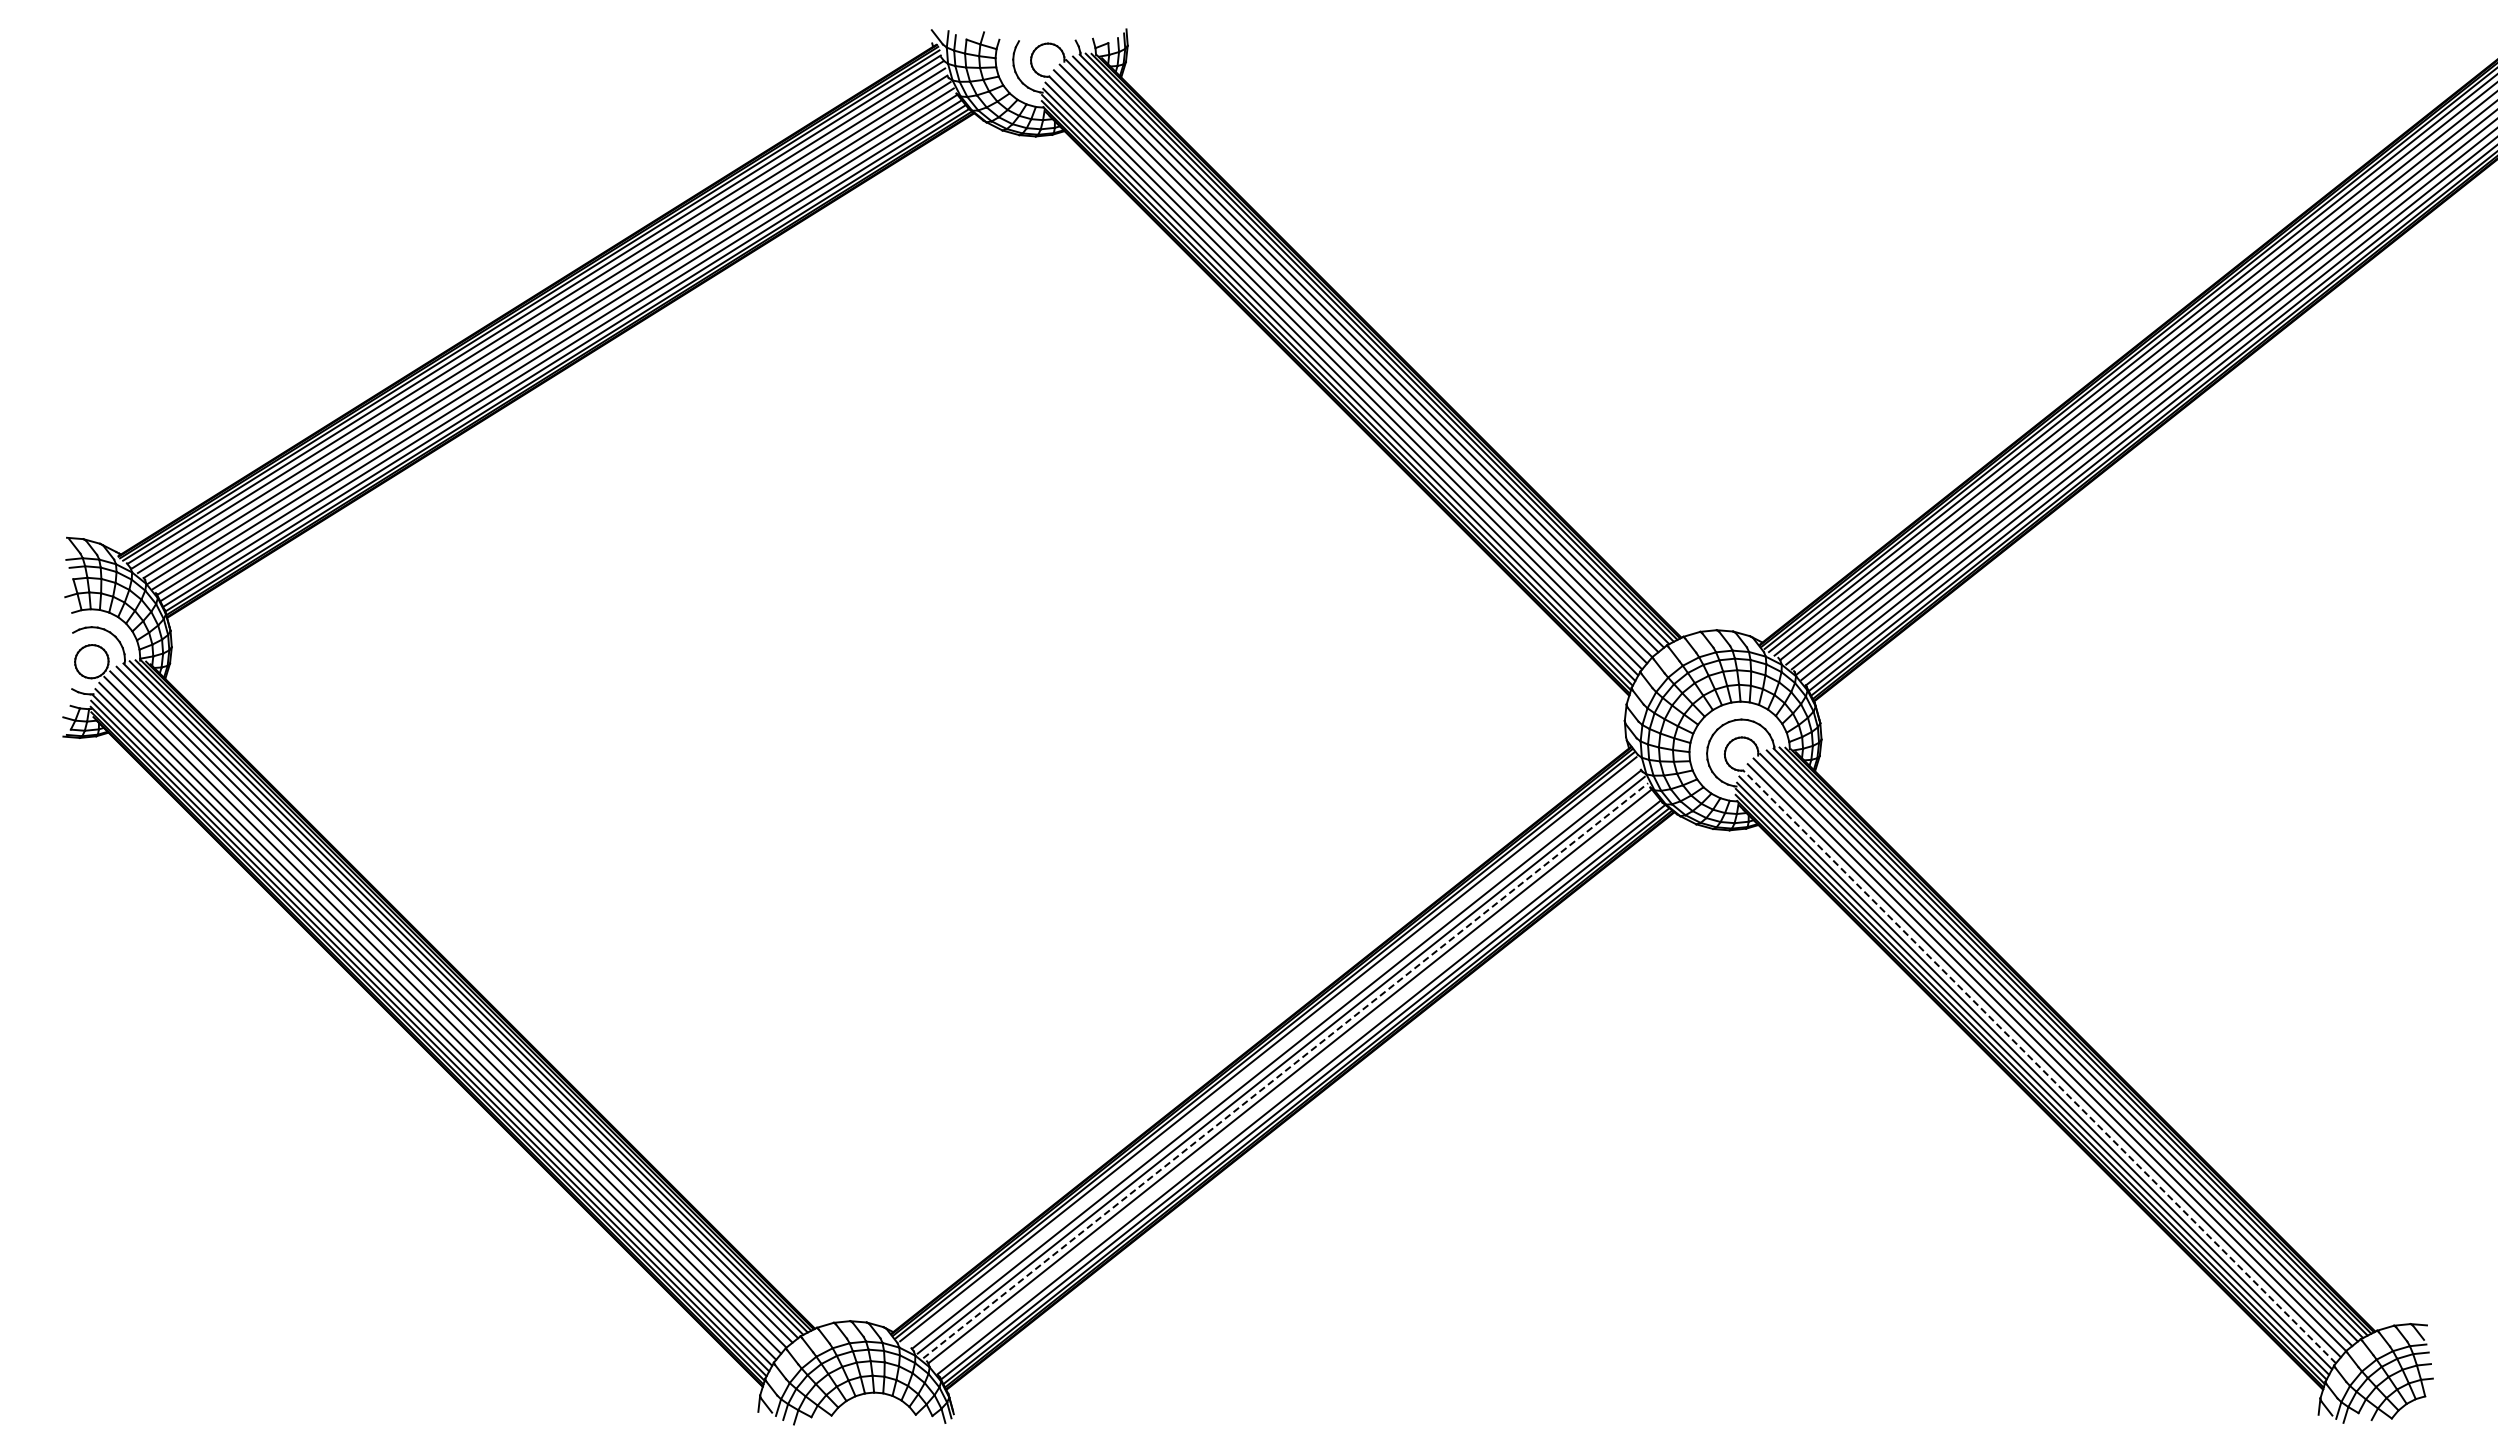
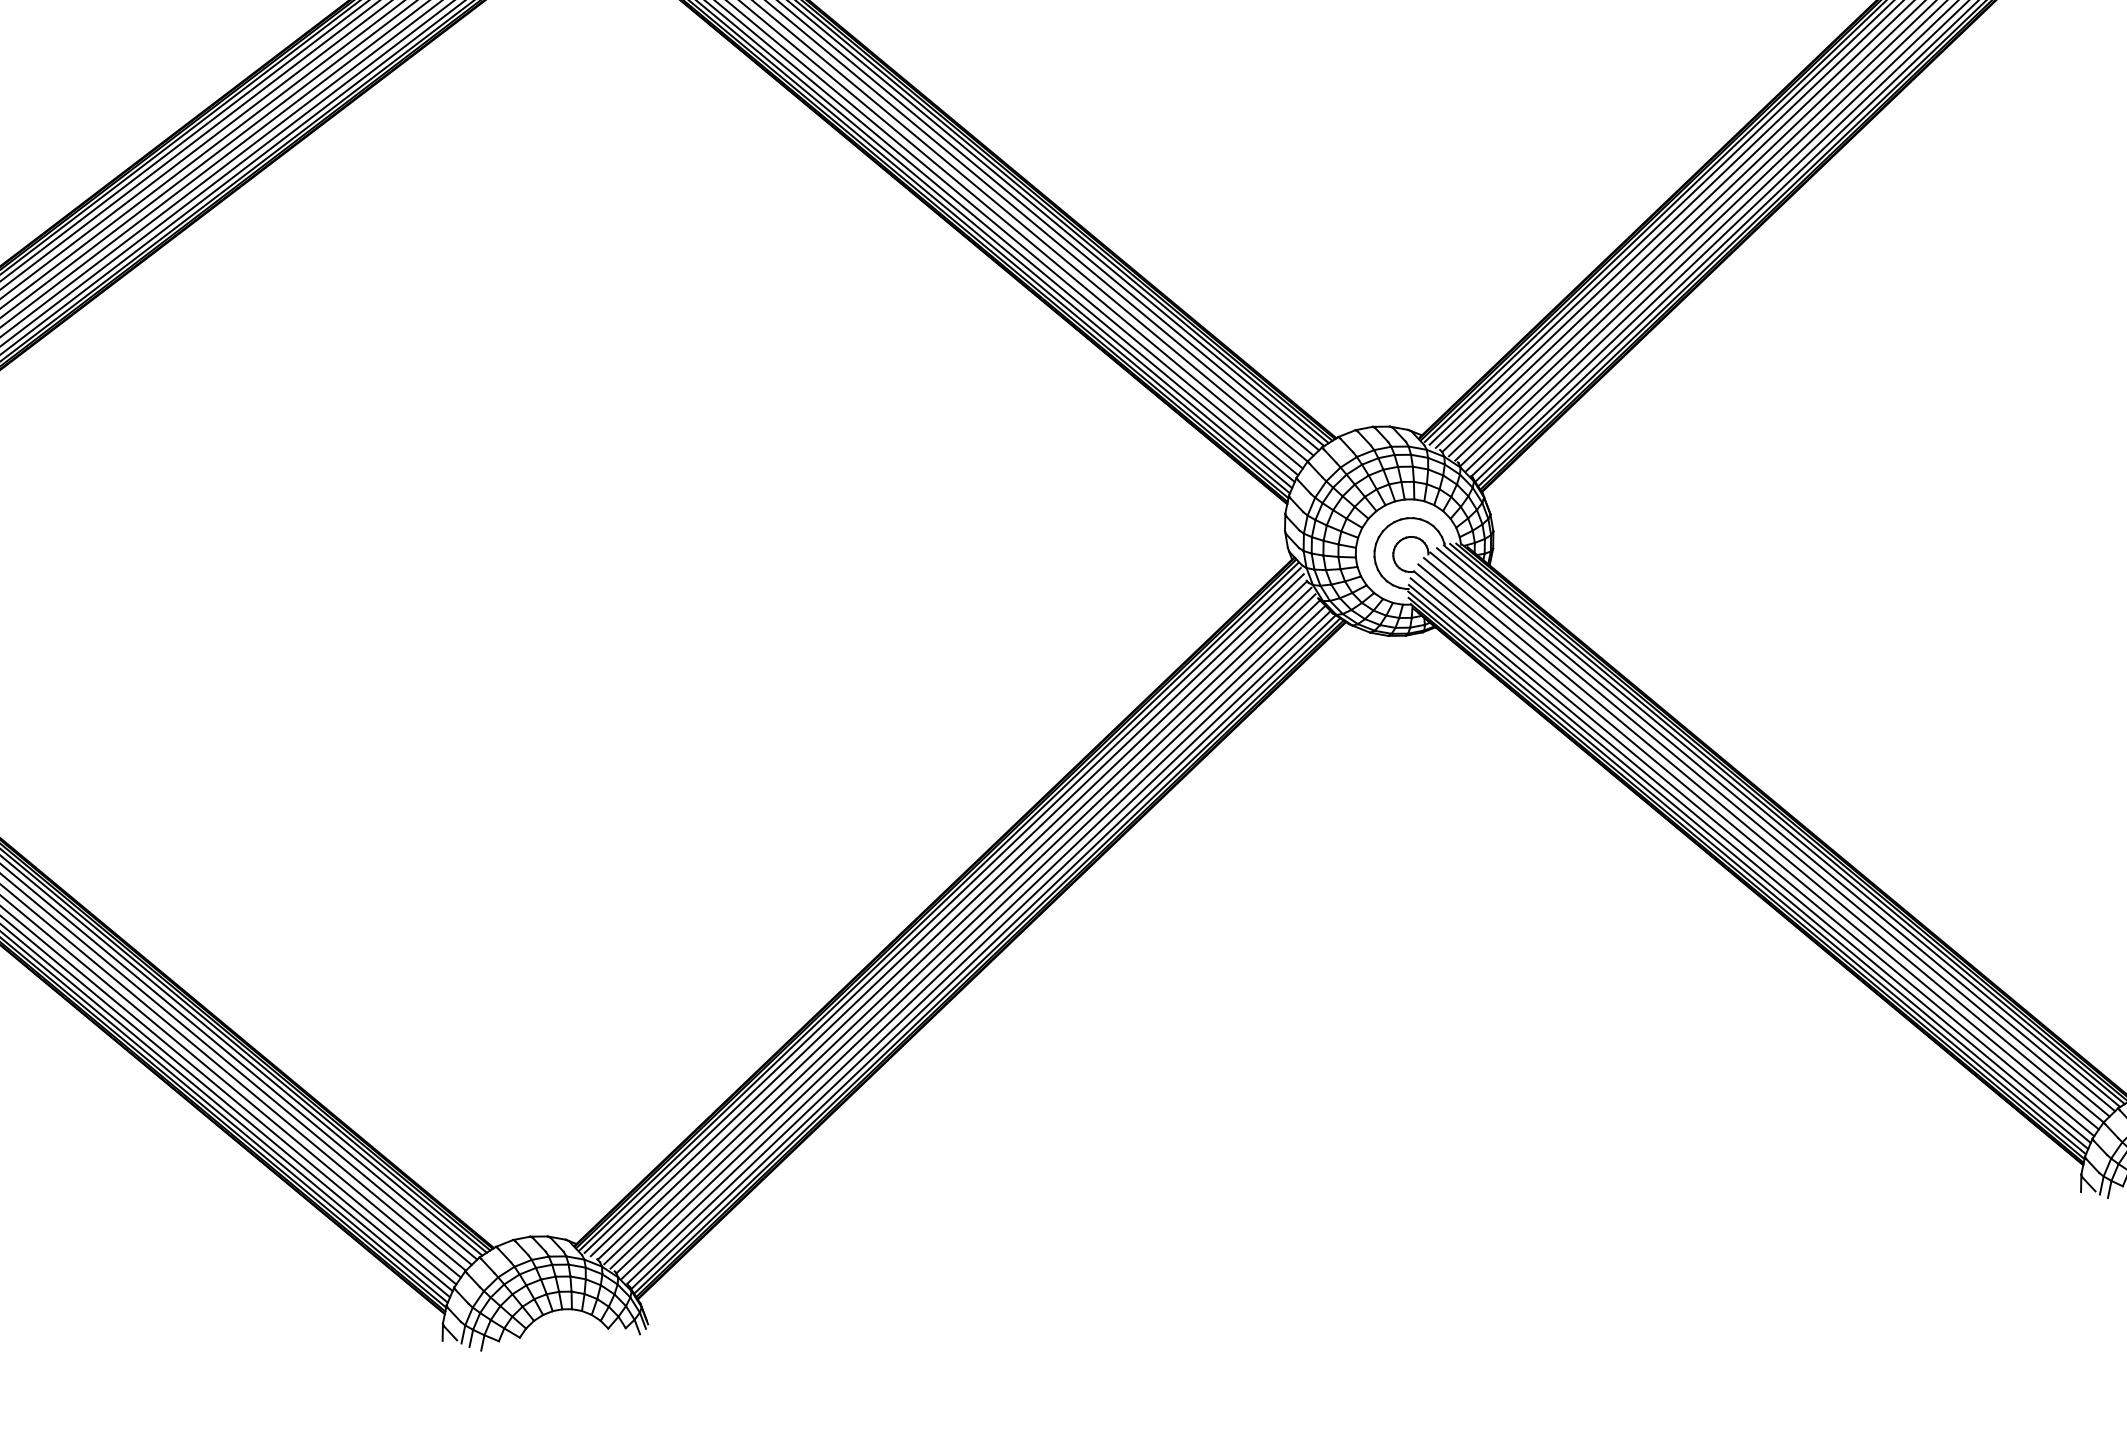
line: (1271, 1053) -> (946, 914), added
line: (2039, 1066) -> (1754, 853), dashed -> solid
line: (1285, 1070) -> (962, 931), dashed -> solid
line: (1294, 1081) -> (973, 941), added

